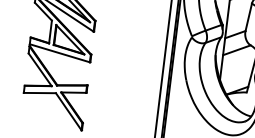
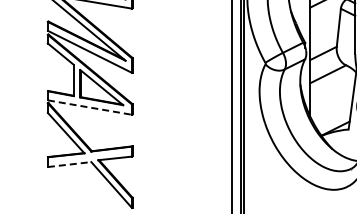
line: (59, 53) -> (89, 107), solid -> dashed
line: (39, 93) -> (69, 164), solid -> dashed

